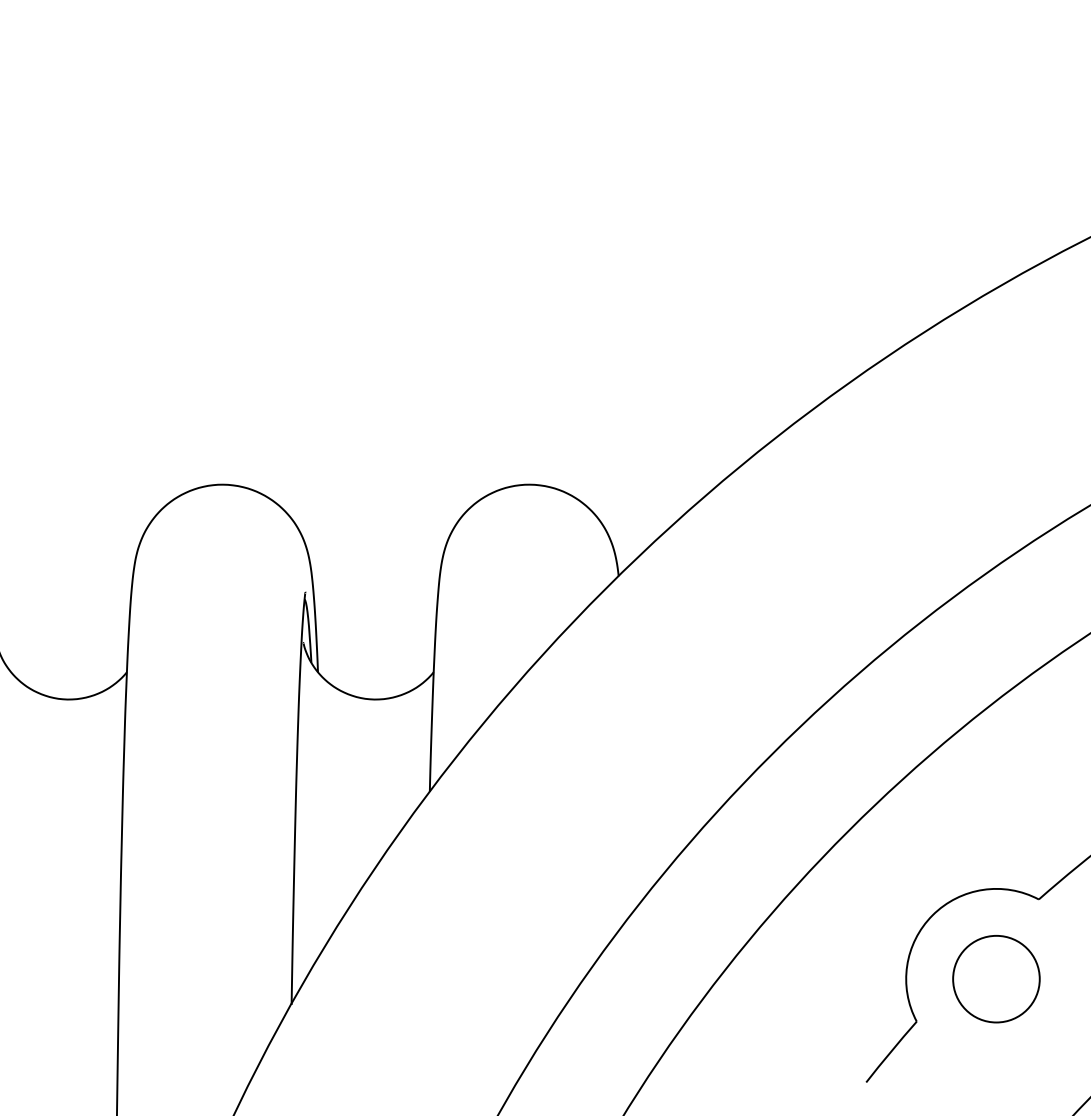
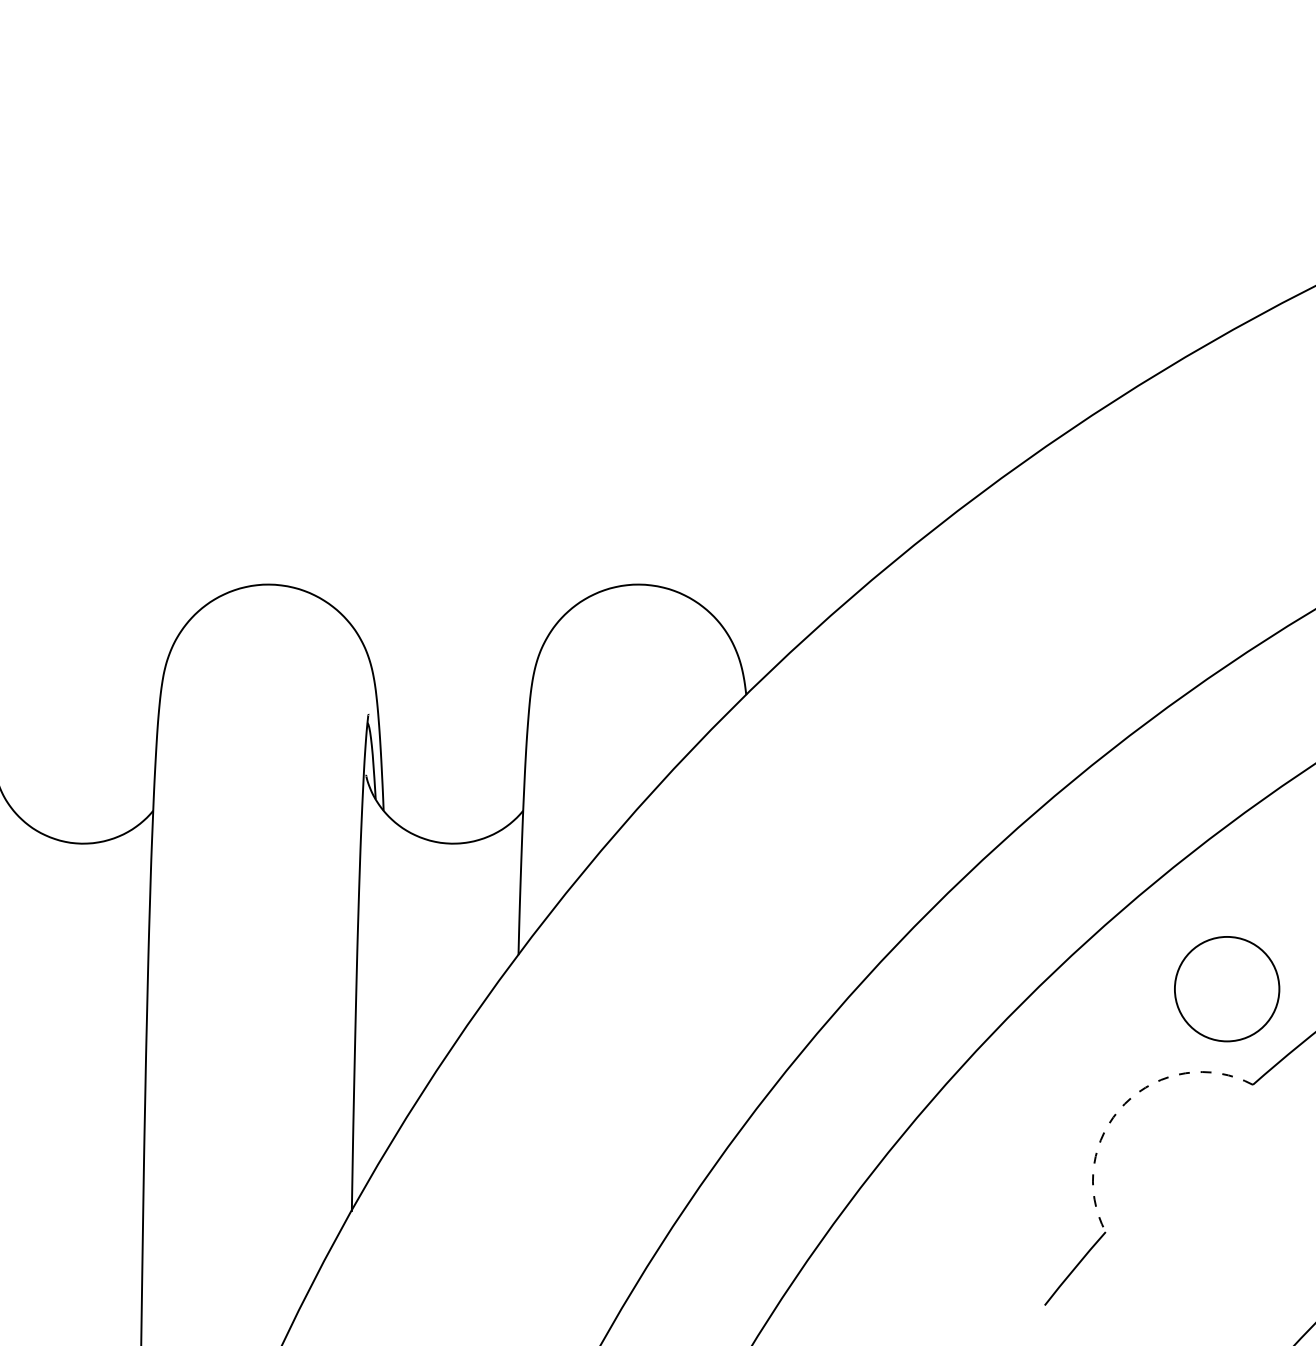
arc: (932, 915) -> (1124, 1104), solid -> dashed
circle: (996, 979) -> (1227, 989), moved

